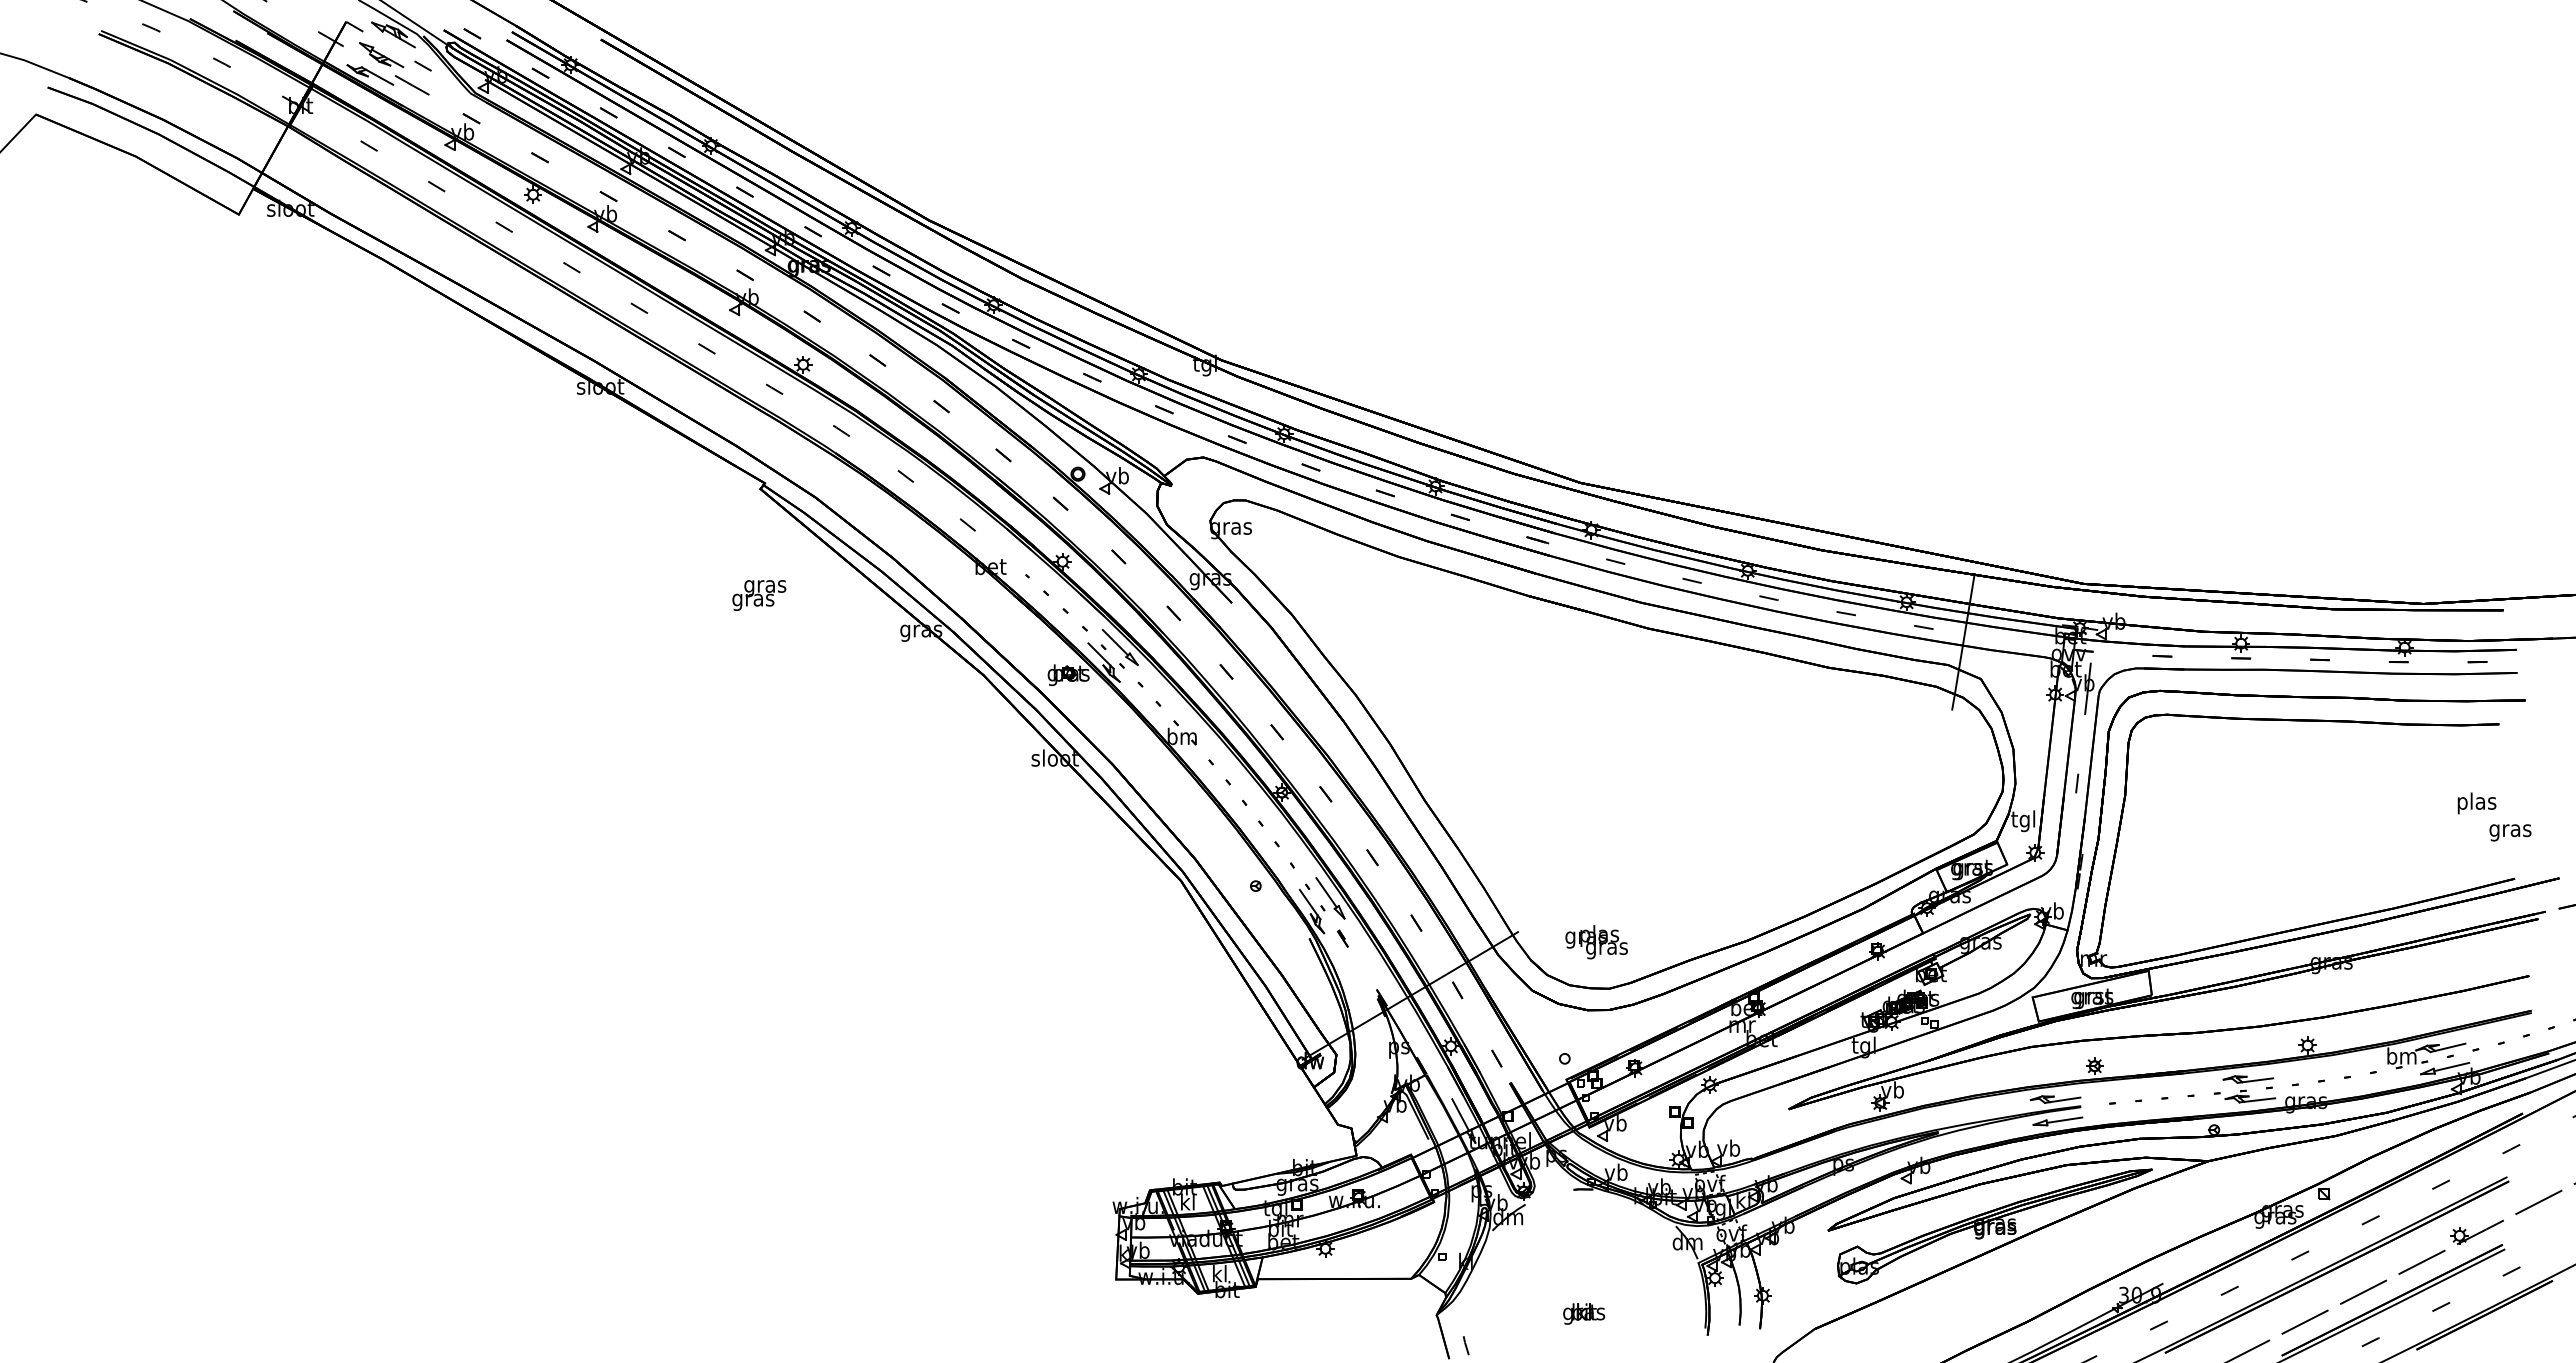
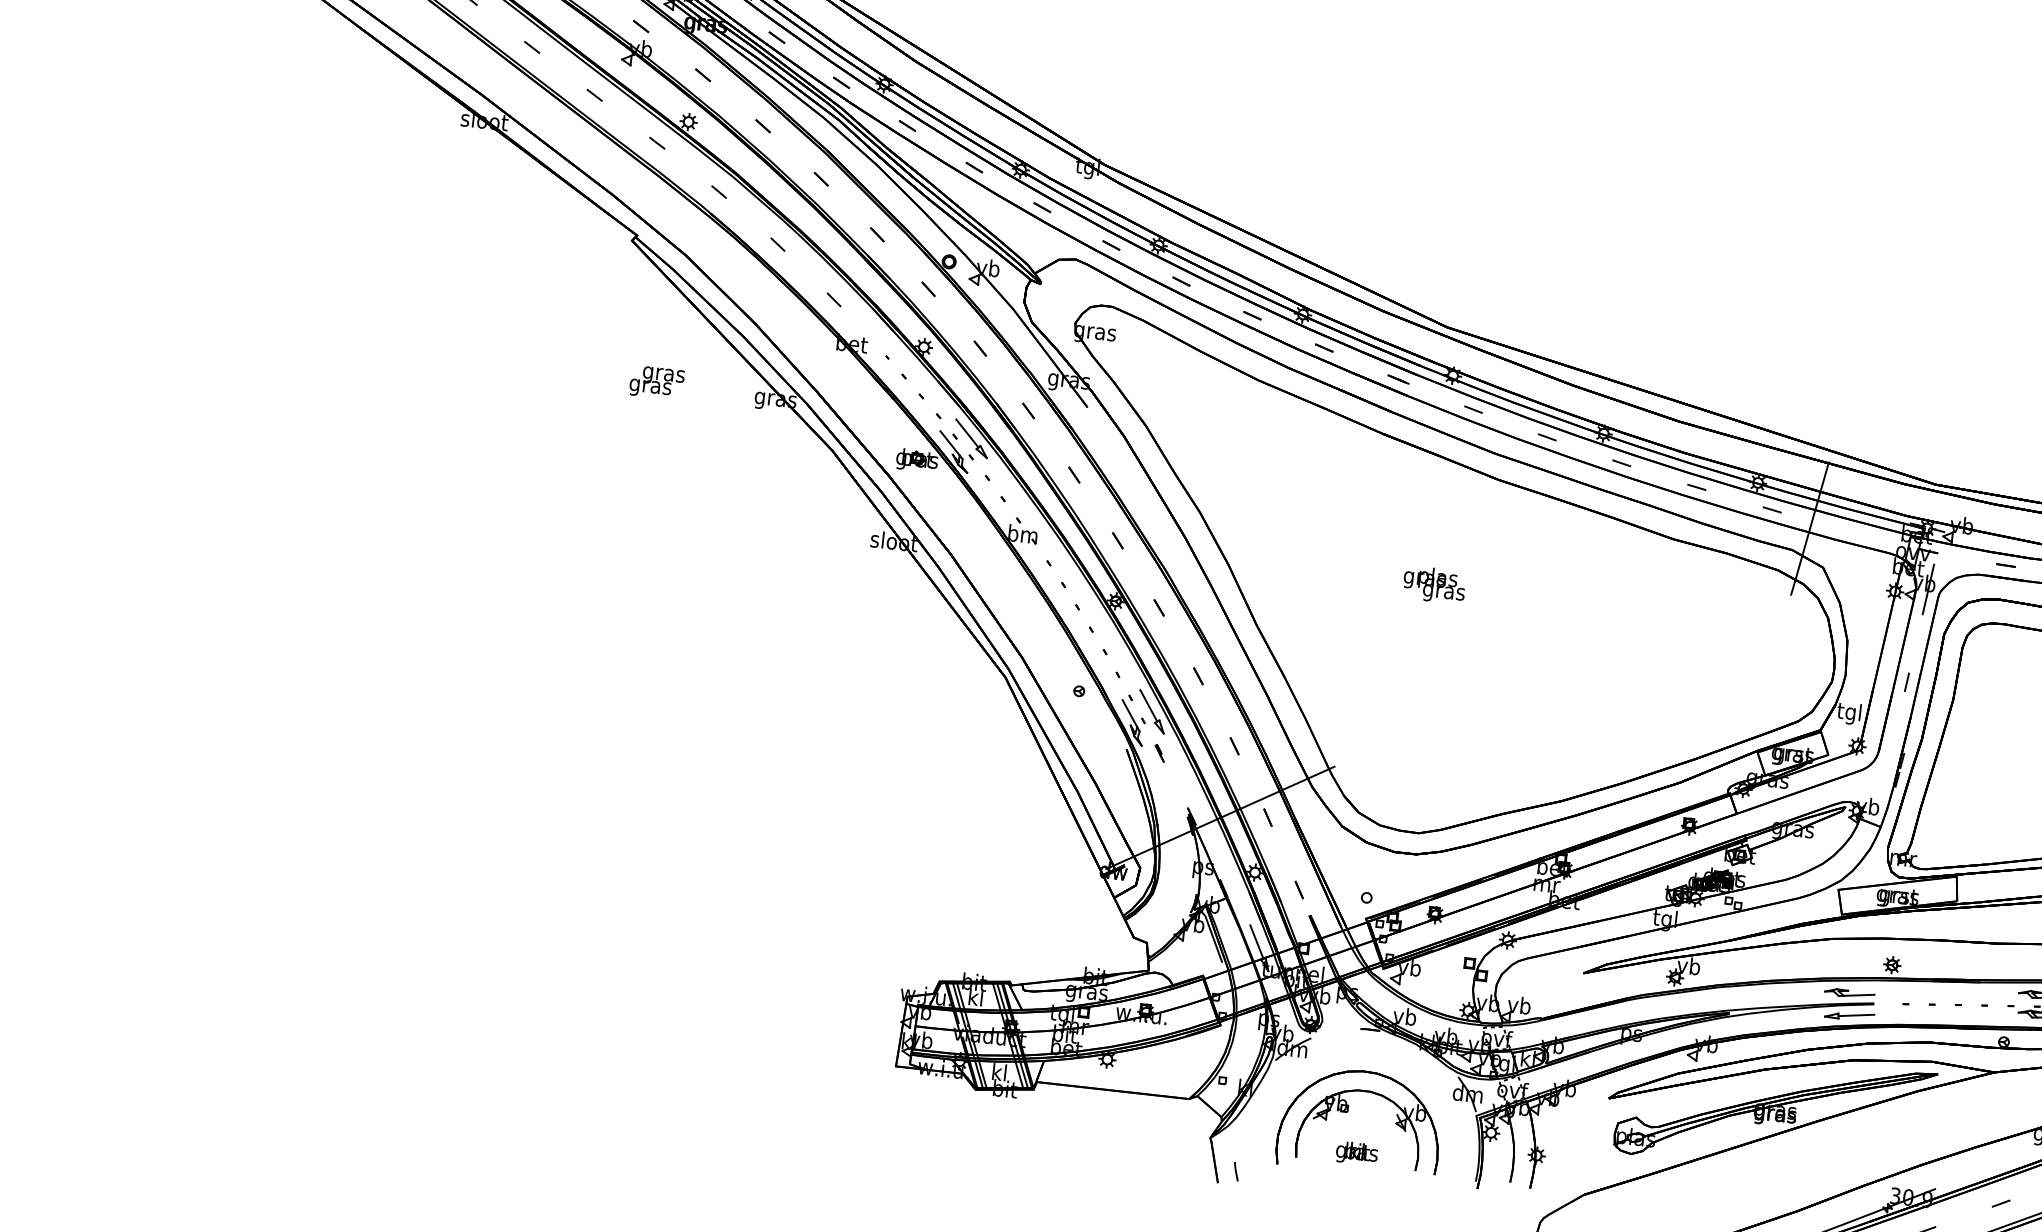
text: (759, 595) -> (657, 382), moved
text: (1596, 942) -> (1434, 585), moved
part: (1570, 1273) -> (1348, 1111), added

